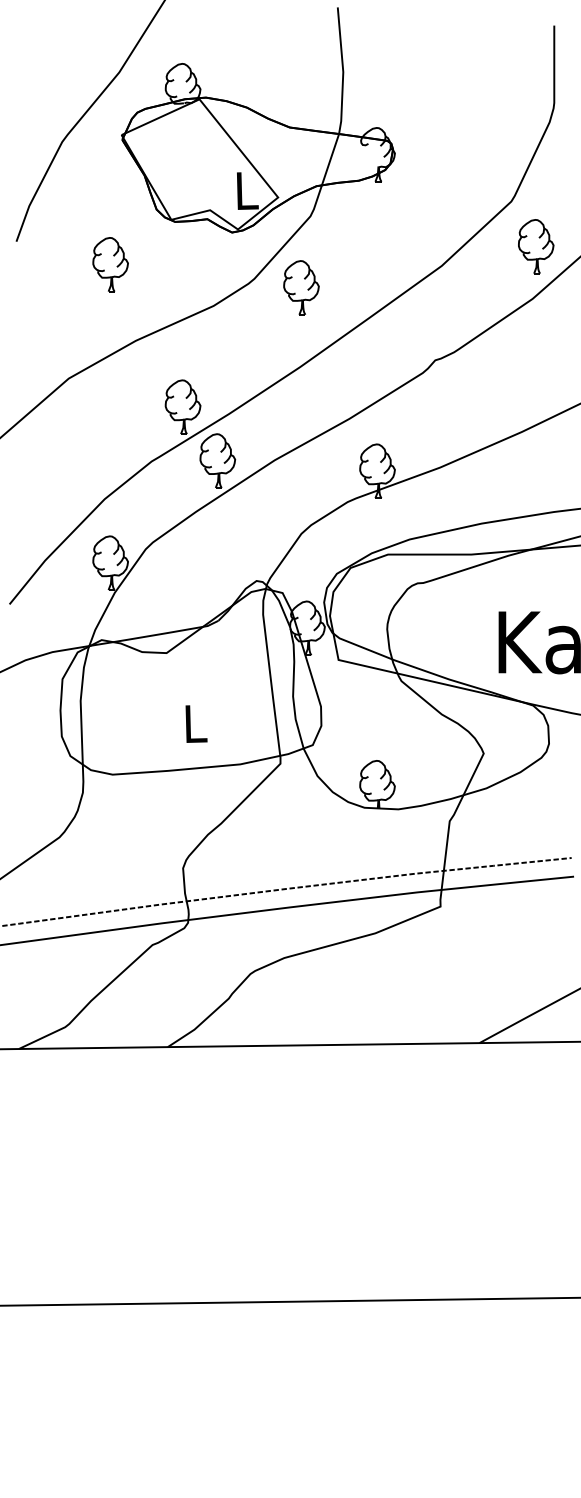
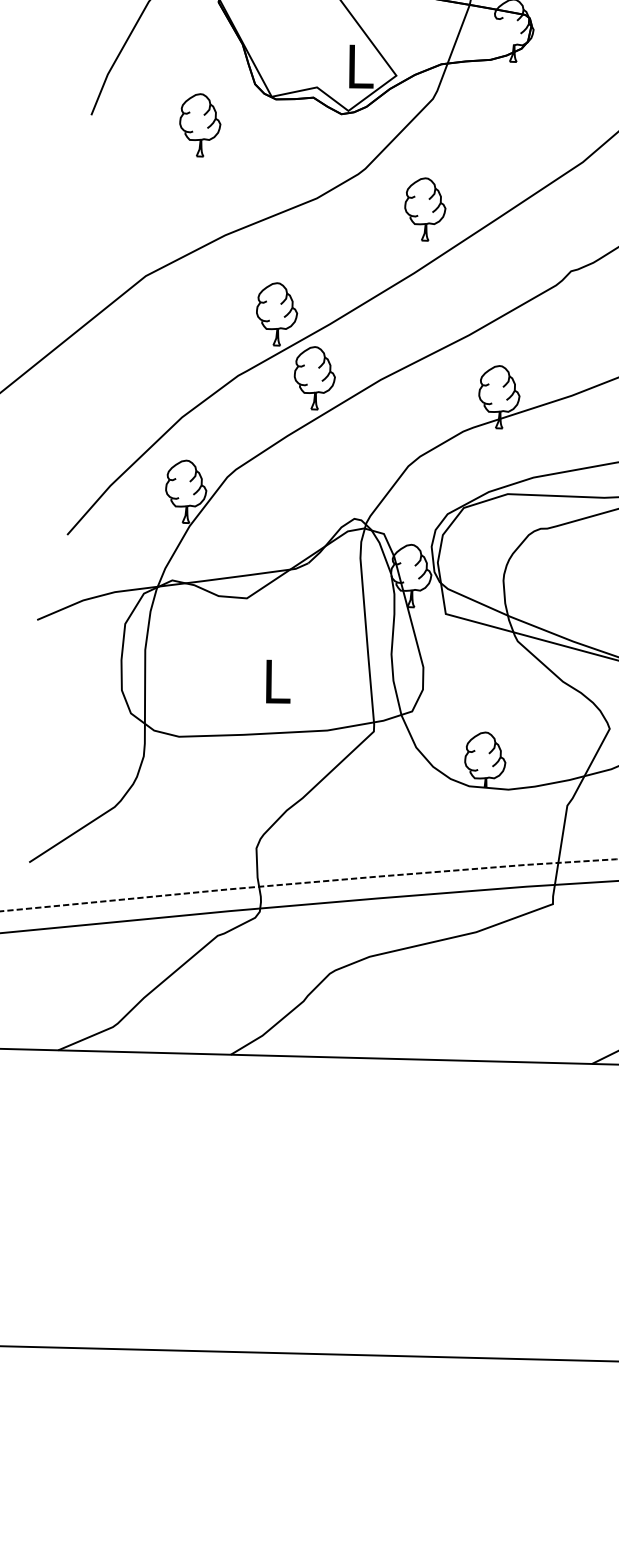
part: (110, 264) -> (200, 124), moved
part: (301, 287) -> (425, 209), moved

